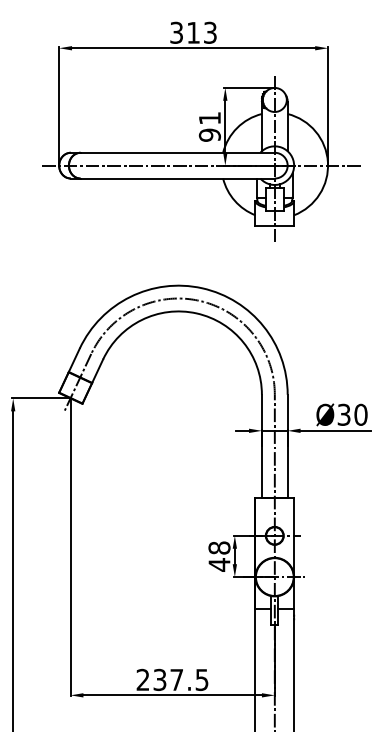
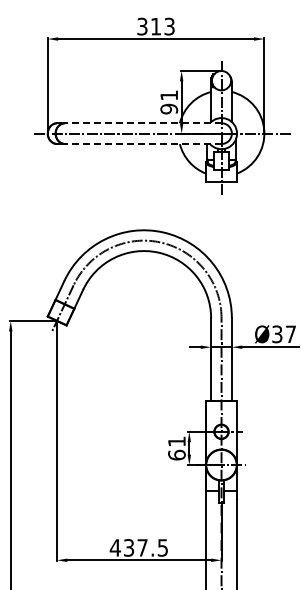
line: (176, 153) -> (142, 123), solid -> dashed
line: (176, 179) -> (142, 144), solid -> dashed
text: (360, 415) -> (290, 334), Ø30 -> Ø37
text: (218, 556) -> (176, 448), 48 -> 61
text: (143, 679) -> (115, 547), 237.5 -> 437.5

